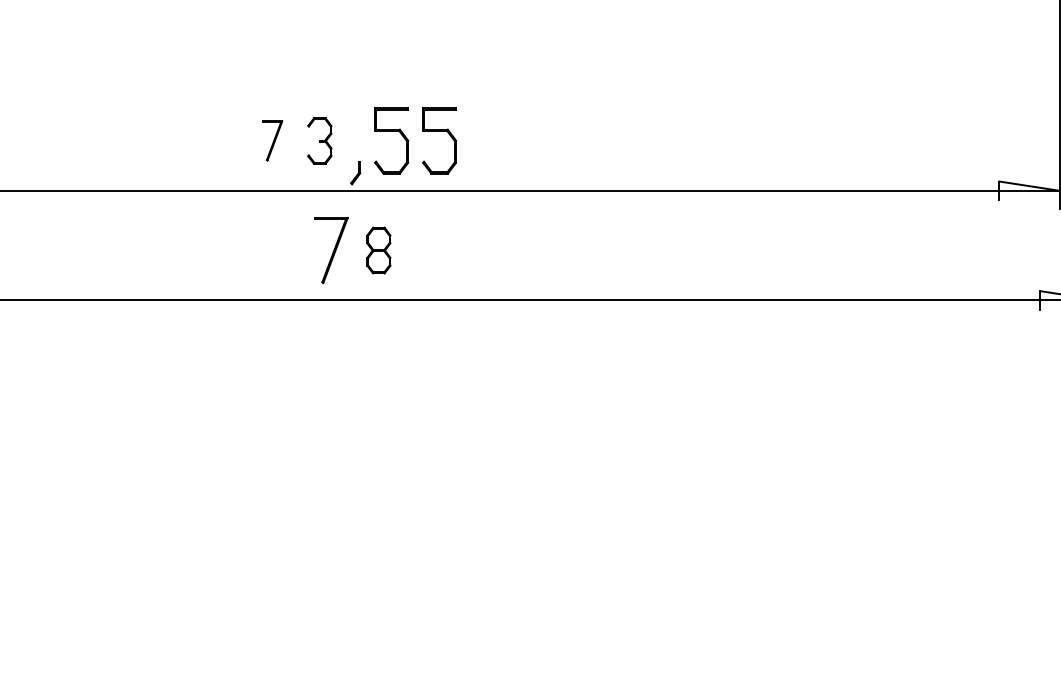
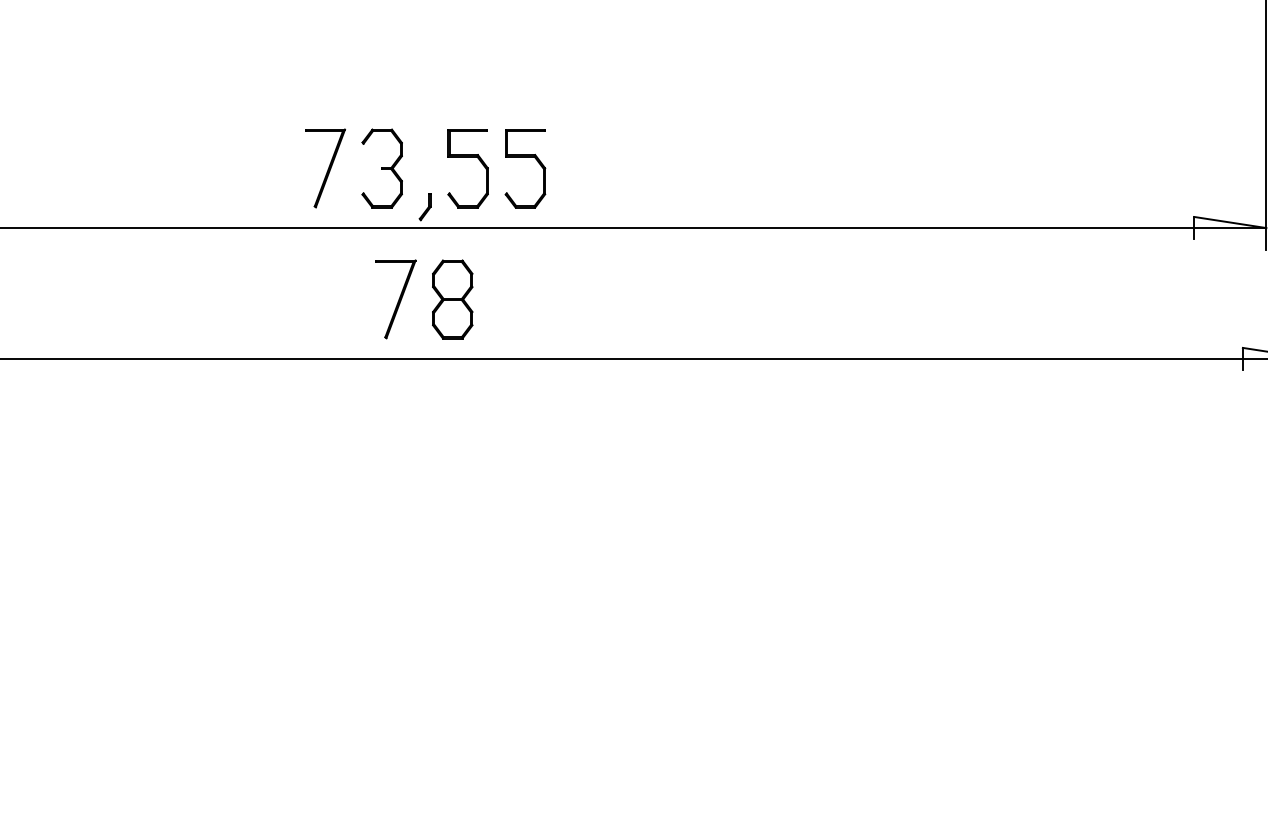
part: (272, 140) -> (325, 167), size x1.67
part: (319, 140) -> (381, 167), size x1.43
part: (378, 250) -> (452, 299), size x1.43

